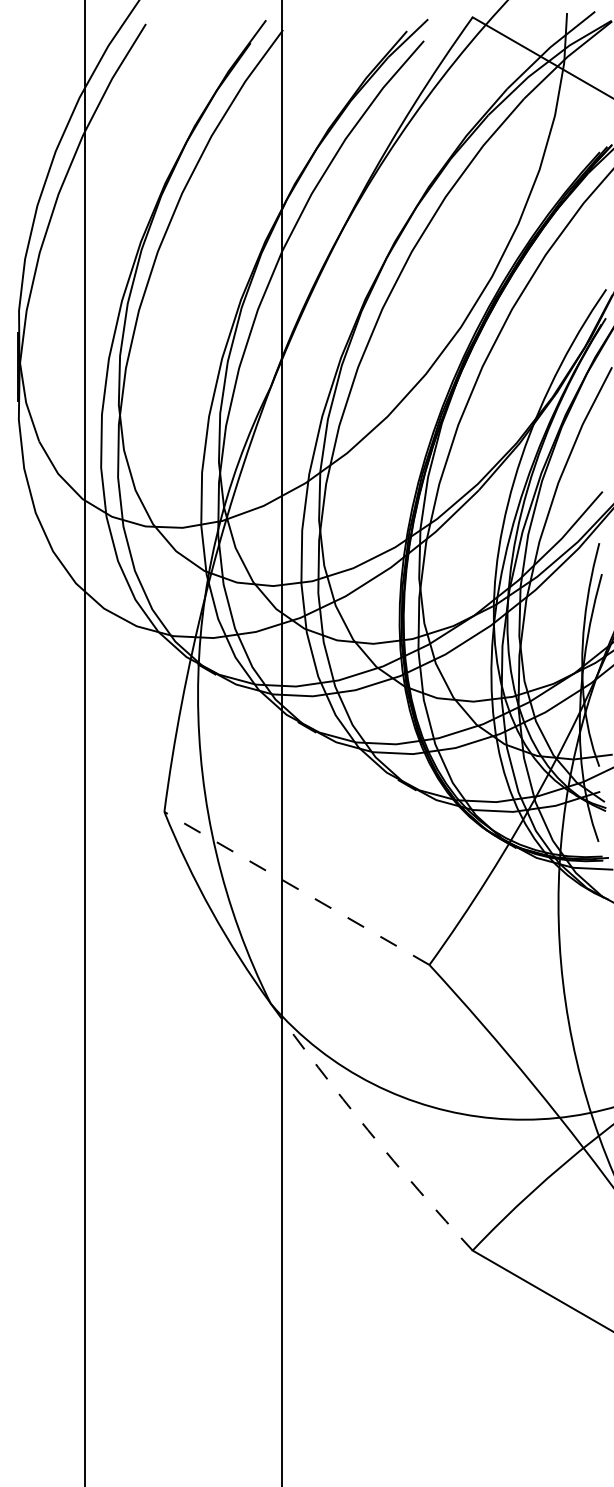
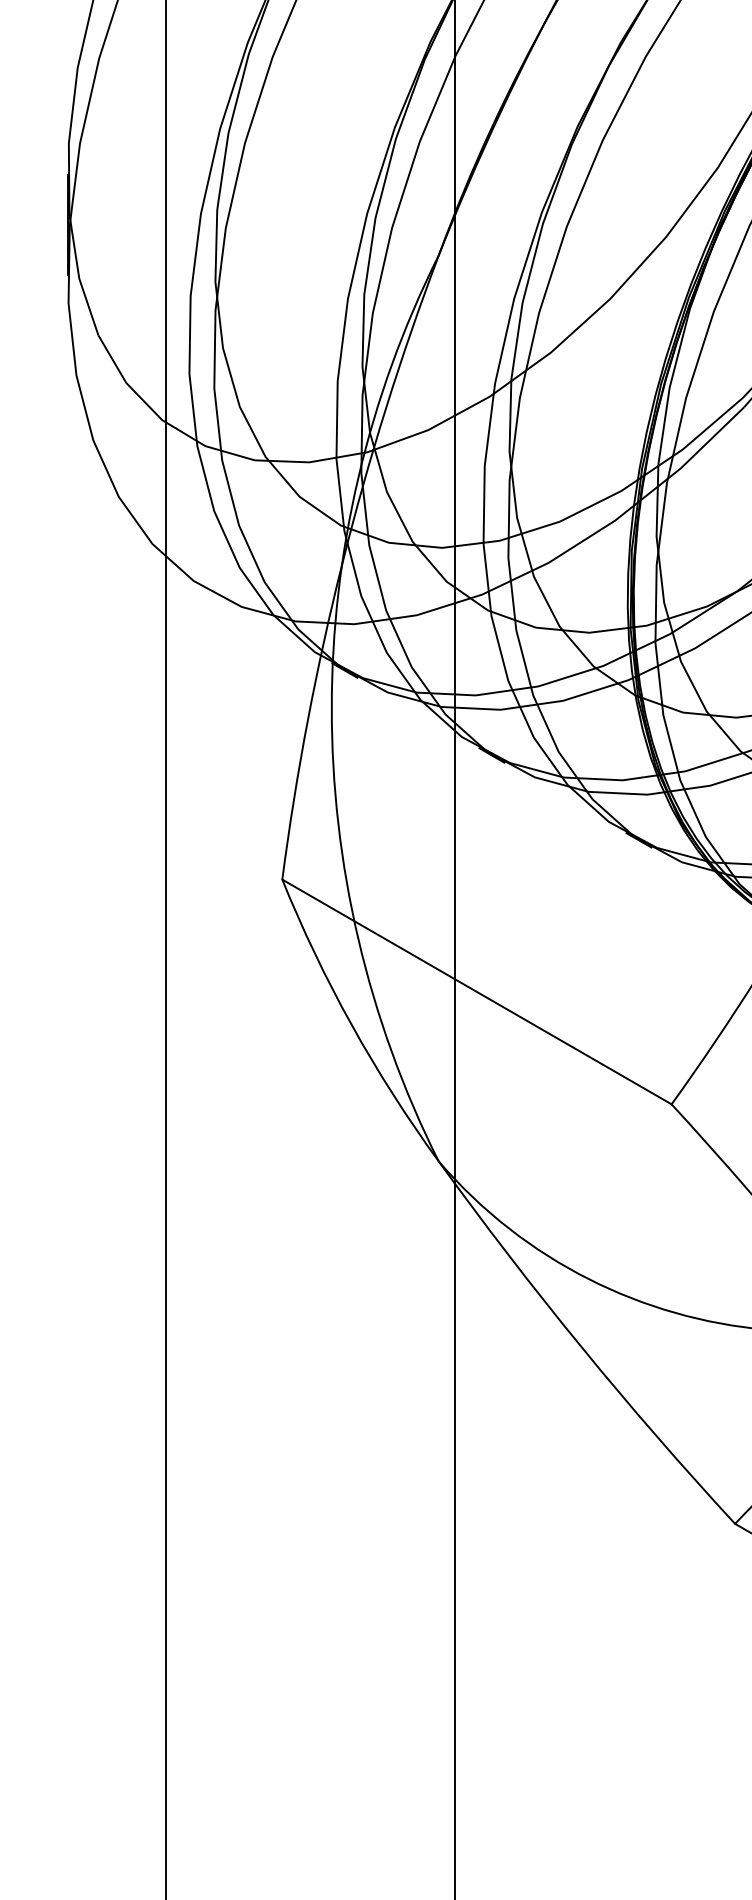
line: (296, 888) -> (476, 992), dashed -> solid
arc: (368, 1130) -> (582, 1347), dashed -> solid

